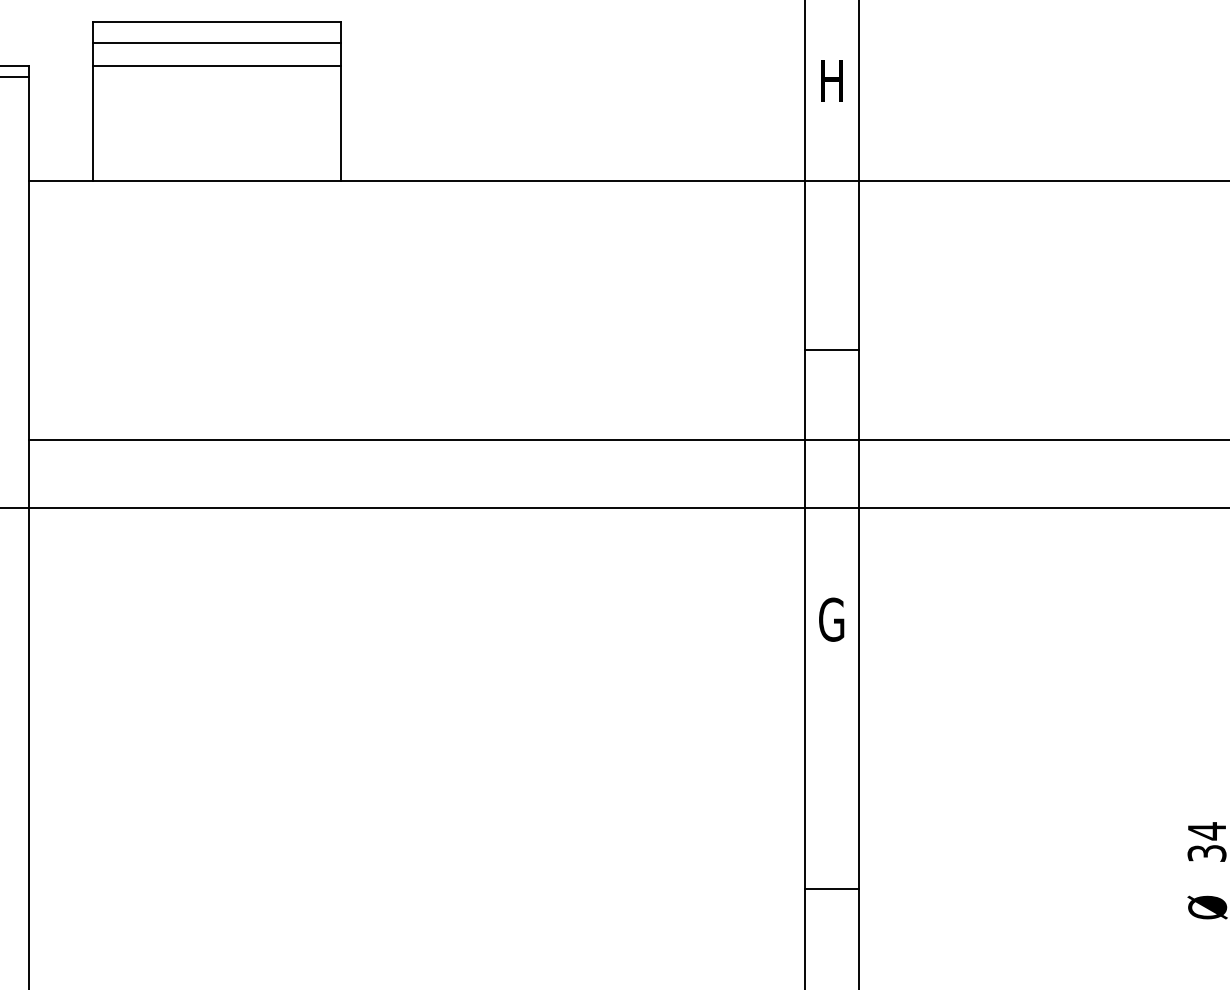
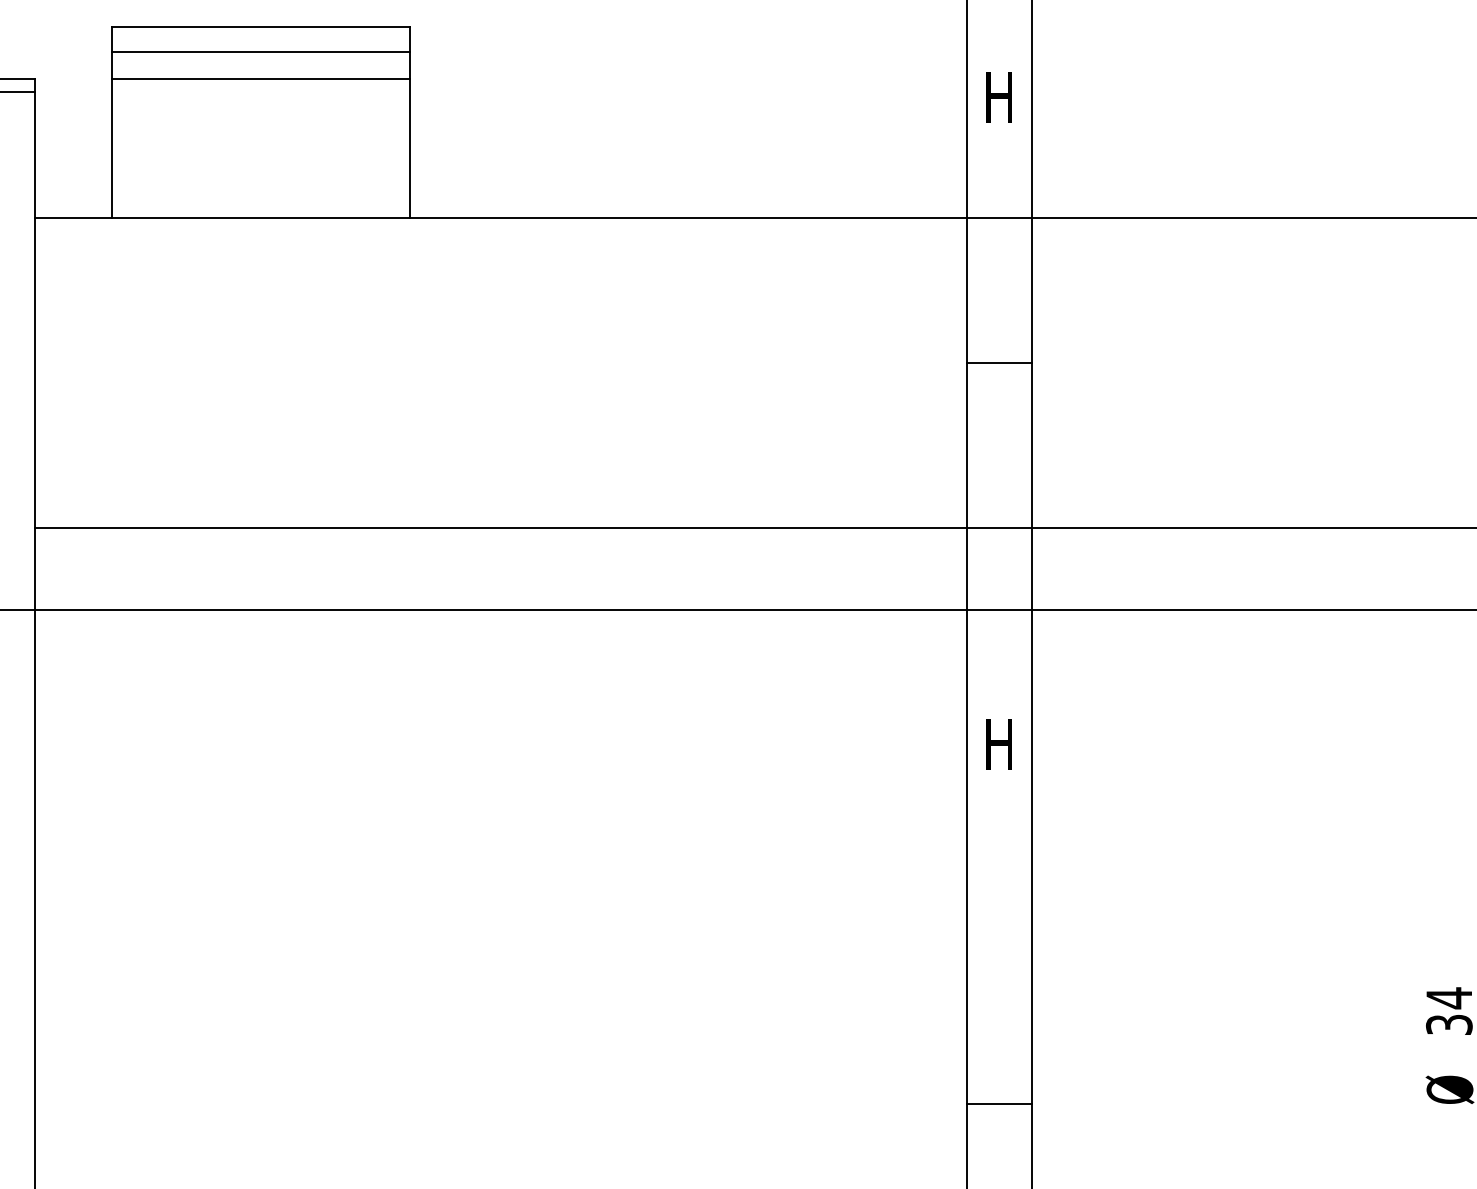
line: (831, 350) -> (998, 362), moved
text: (831, 619) -> (998, 743), G -> H
line: (831, 888) -> (998, 1103), moved

